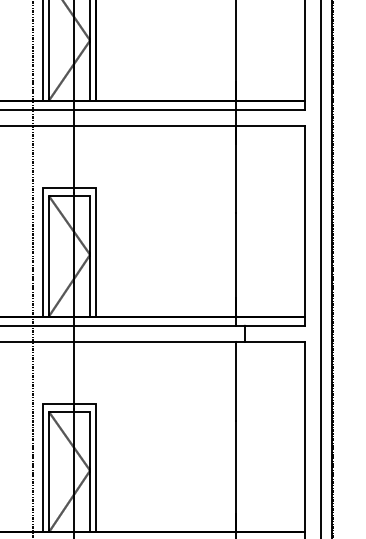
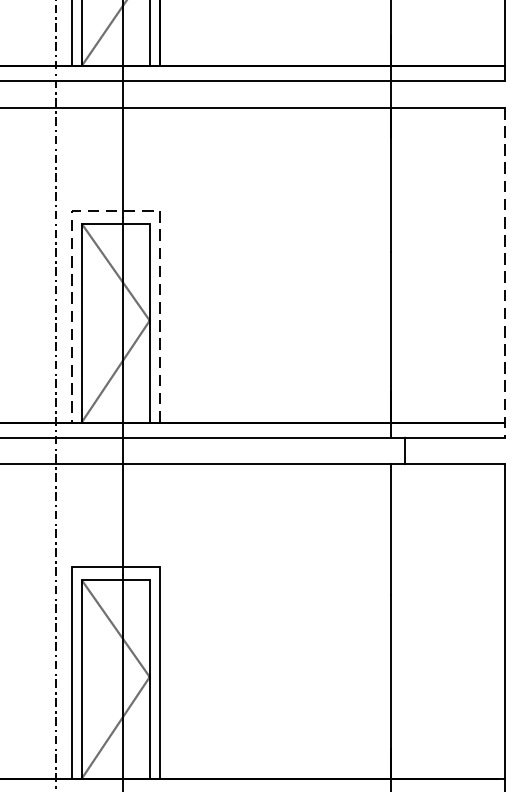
line: (69, 188) -> (115, 211), solid -> dashed
line: (305, 225) -> (505, 272), solid -> dashed

